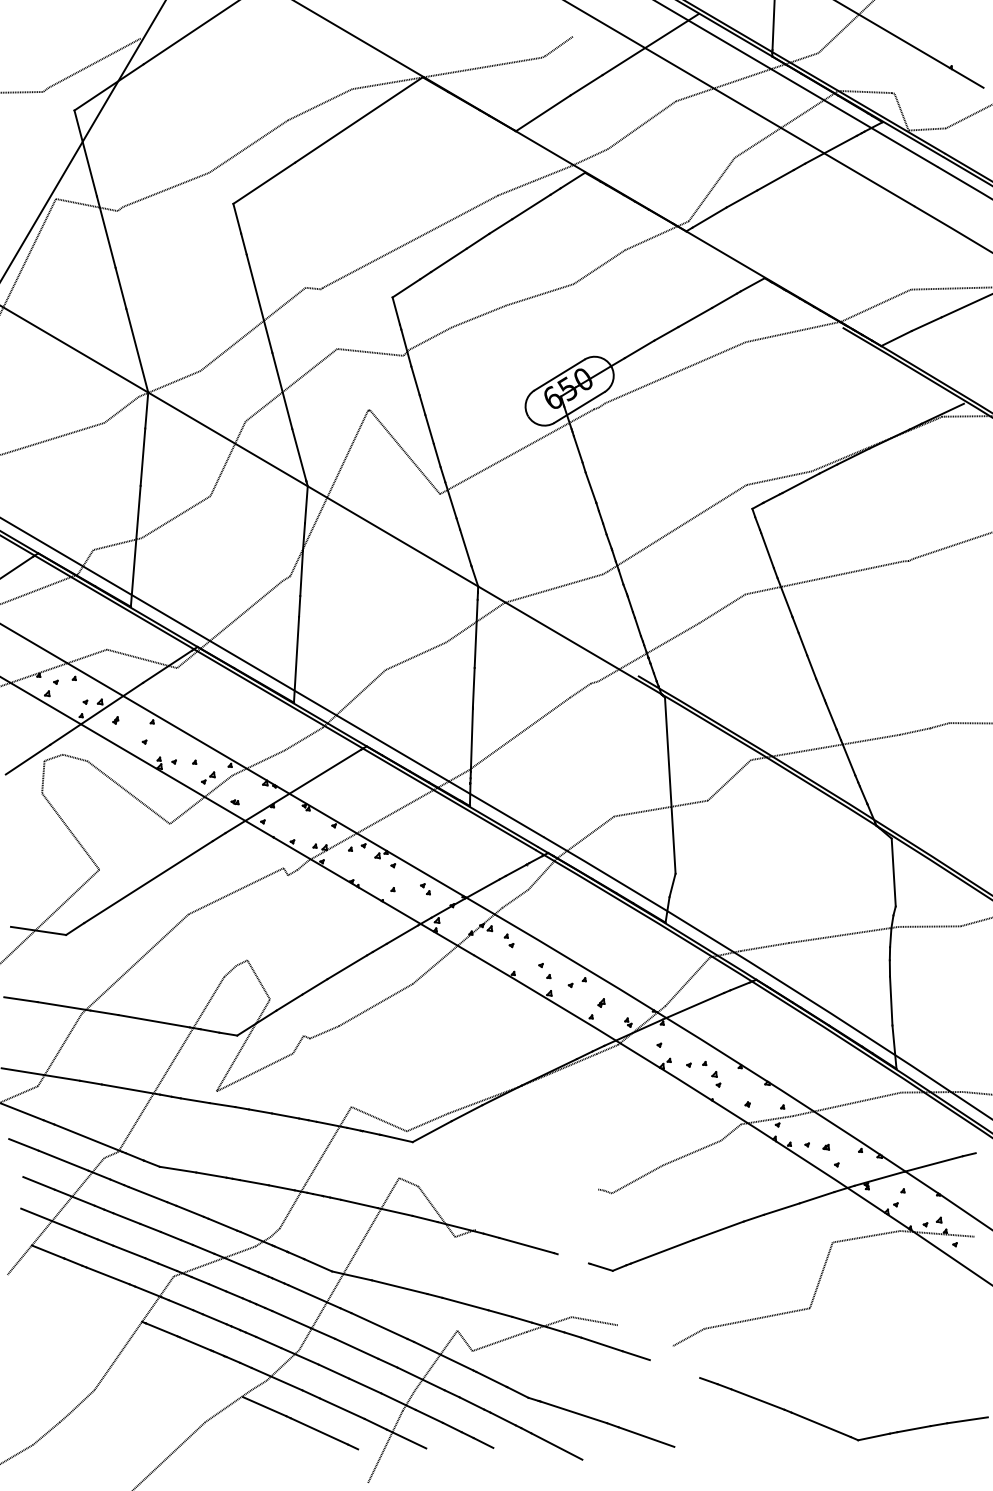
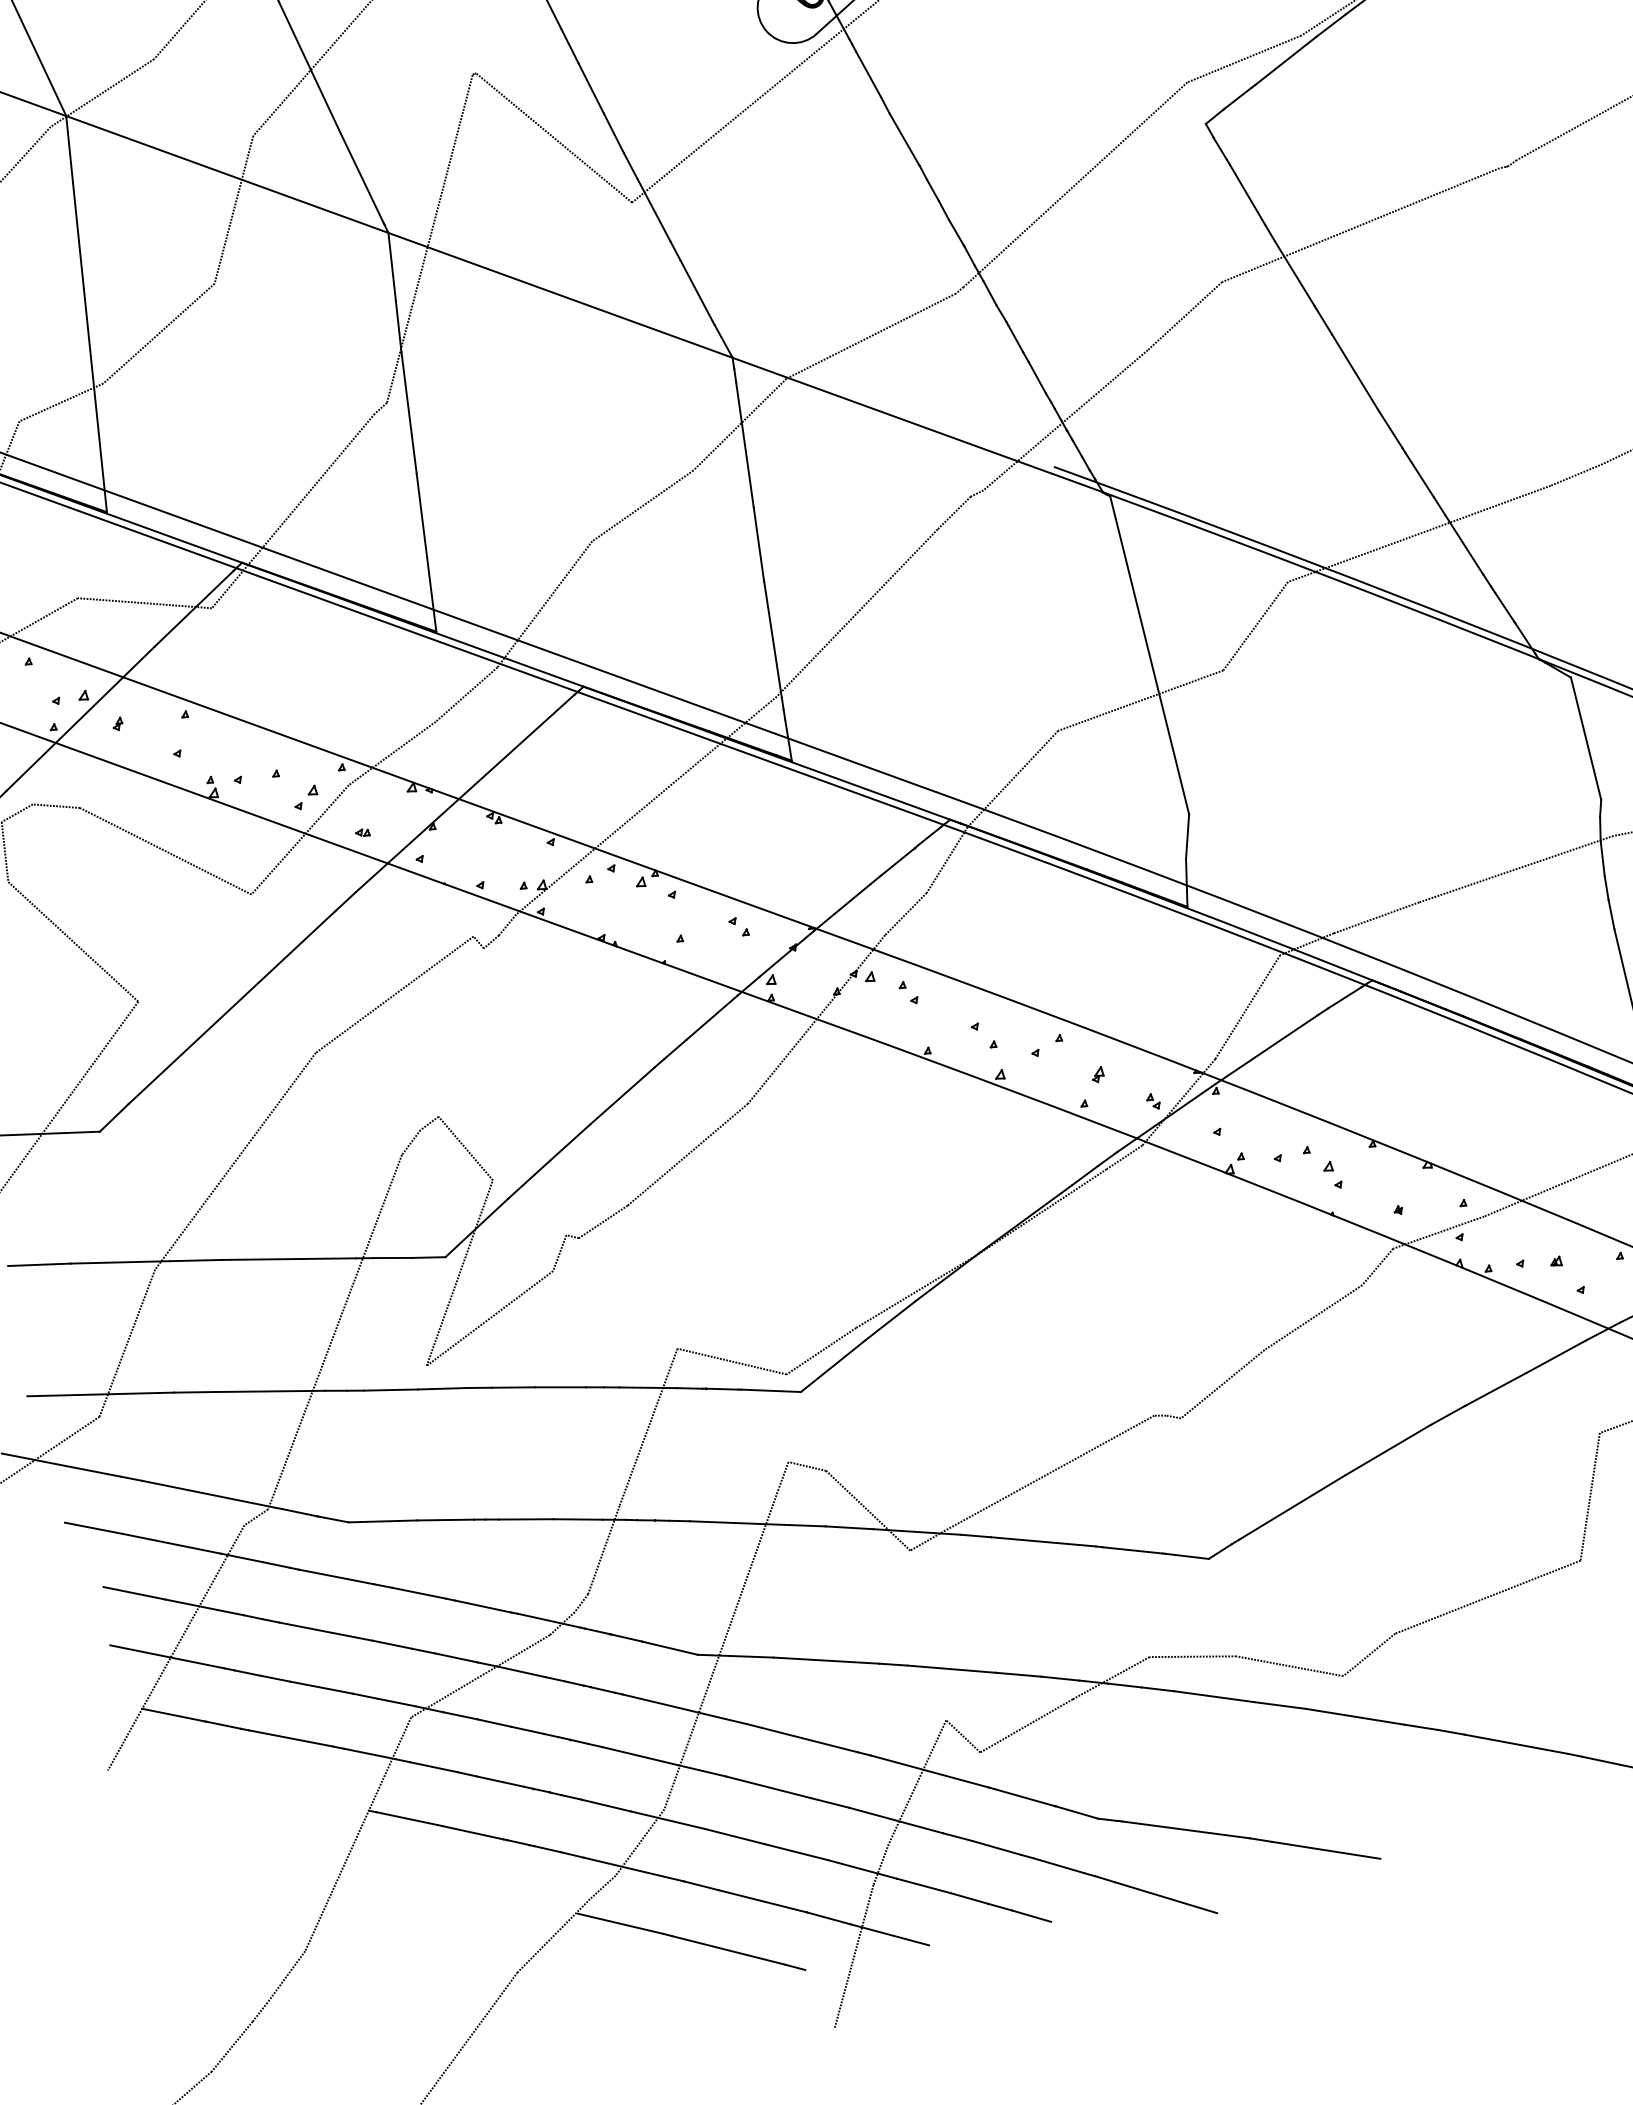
line: (536, 1209) -> (1049, 1472), added
line: (572, 1258) -> (1131, 1550), added
line: (644, 1335) -> (1288, 1665), added
line: (674, 1369) -> (1354, 1717), added

